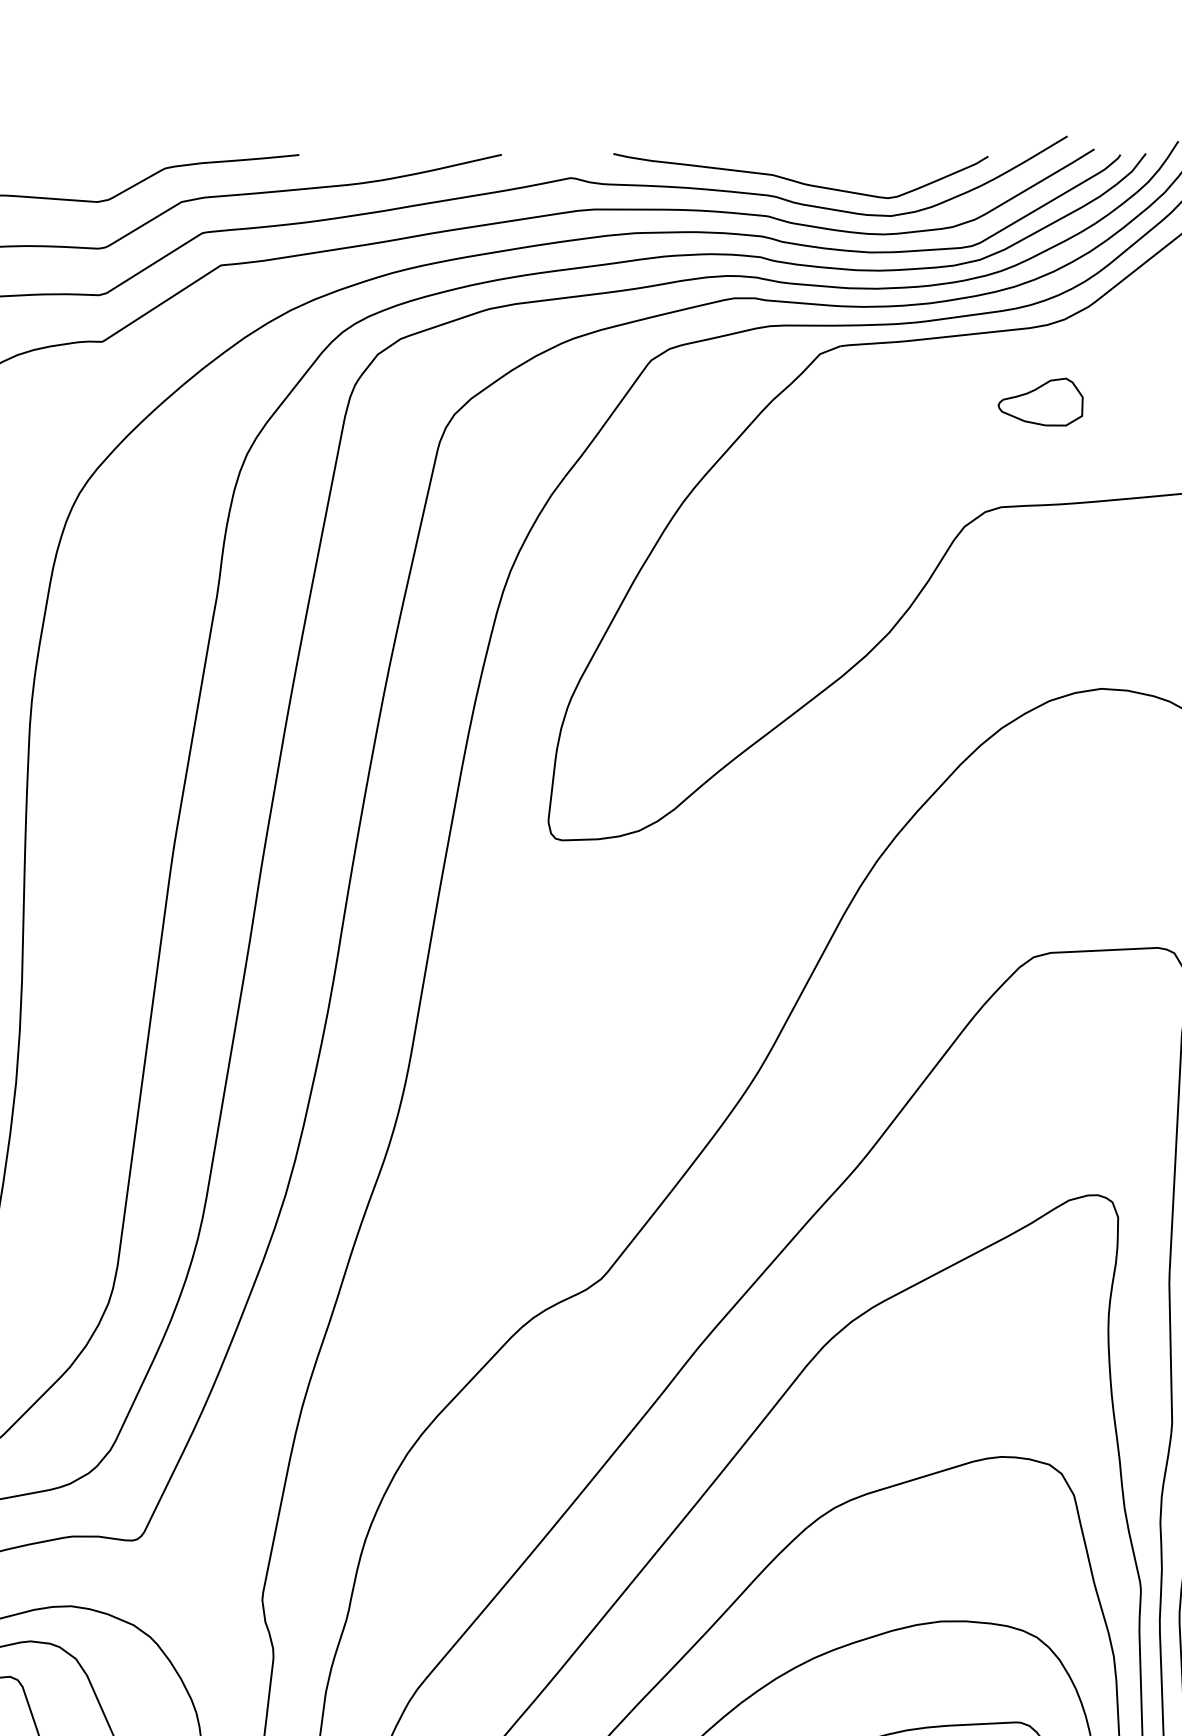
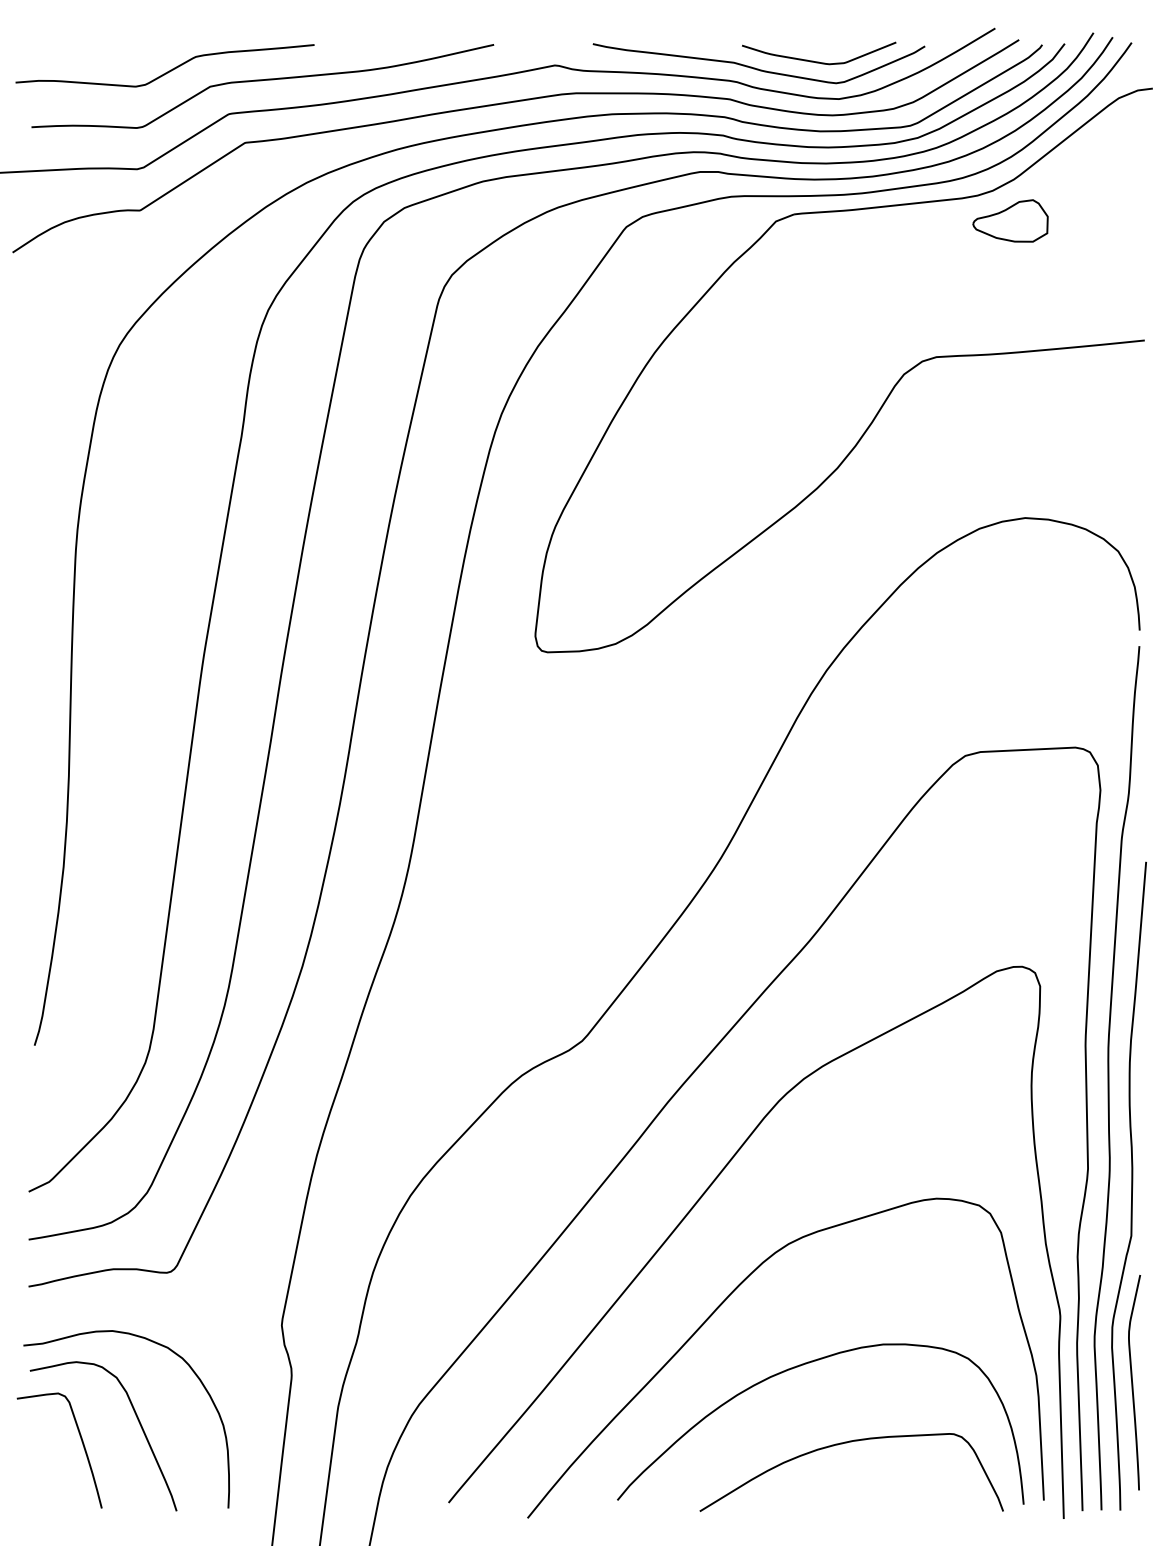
curve: (869, 173) -> (819, 61), added
part: (1040, 401) -> (1010, 220), moved

